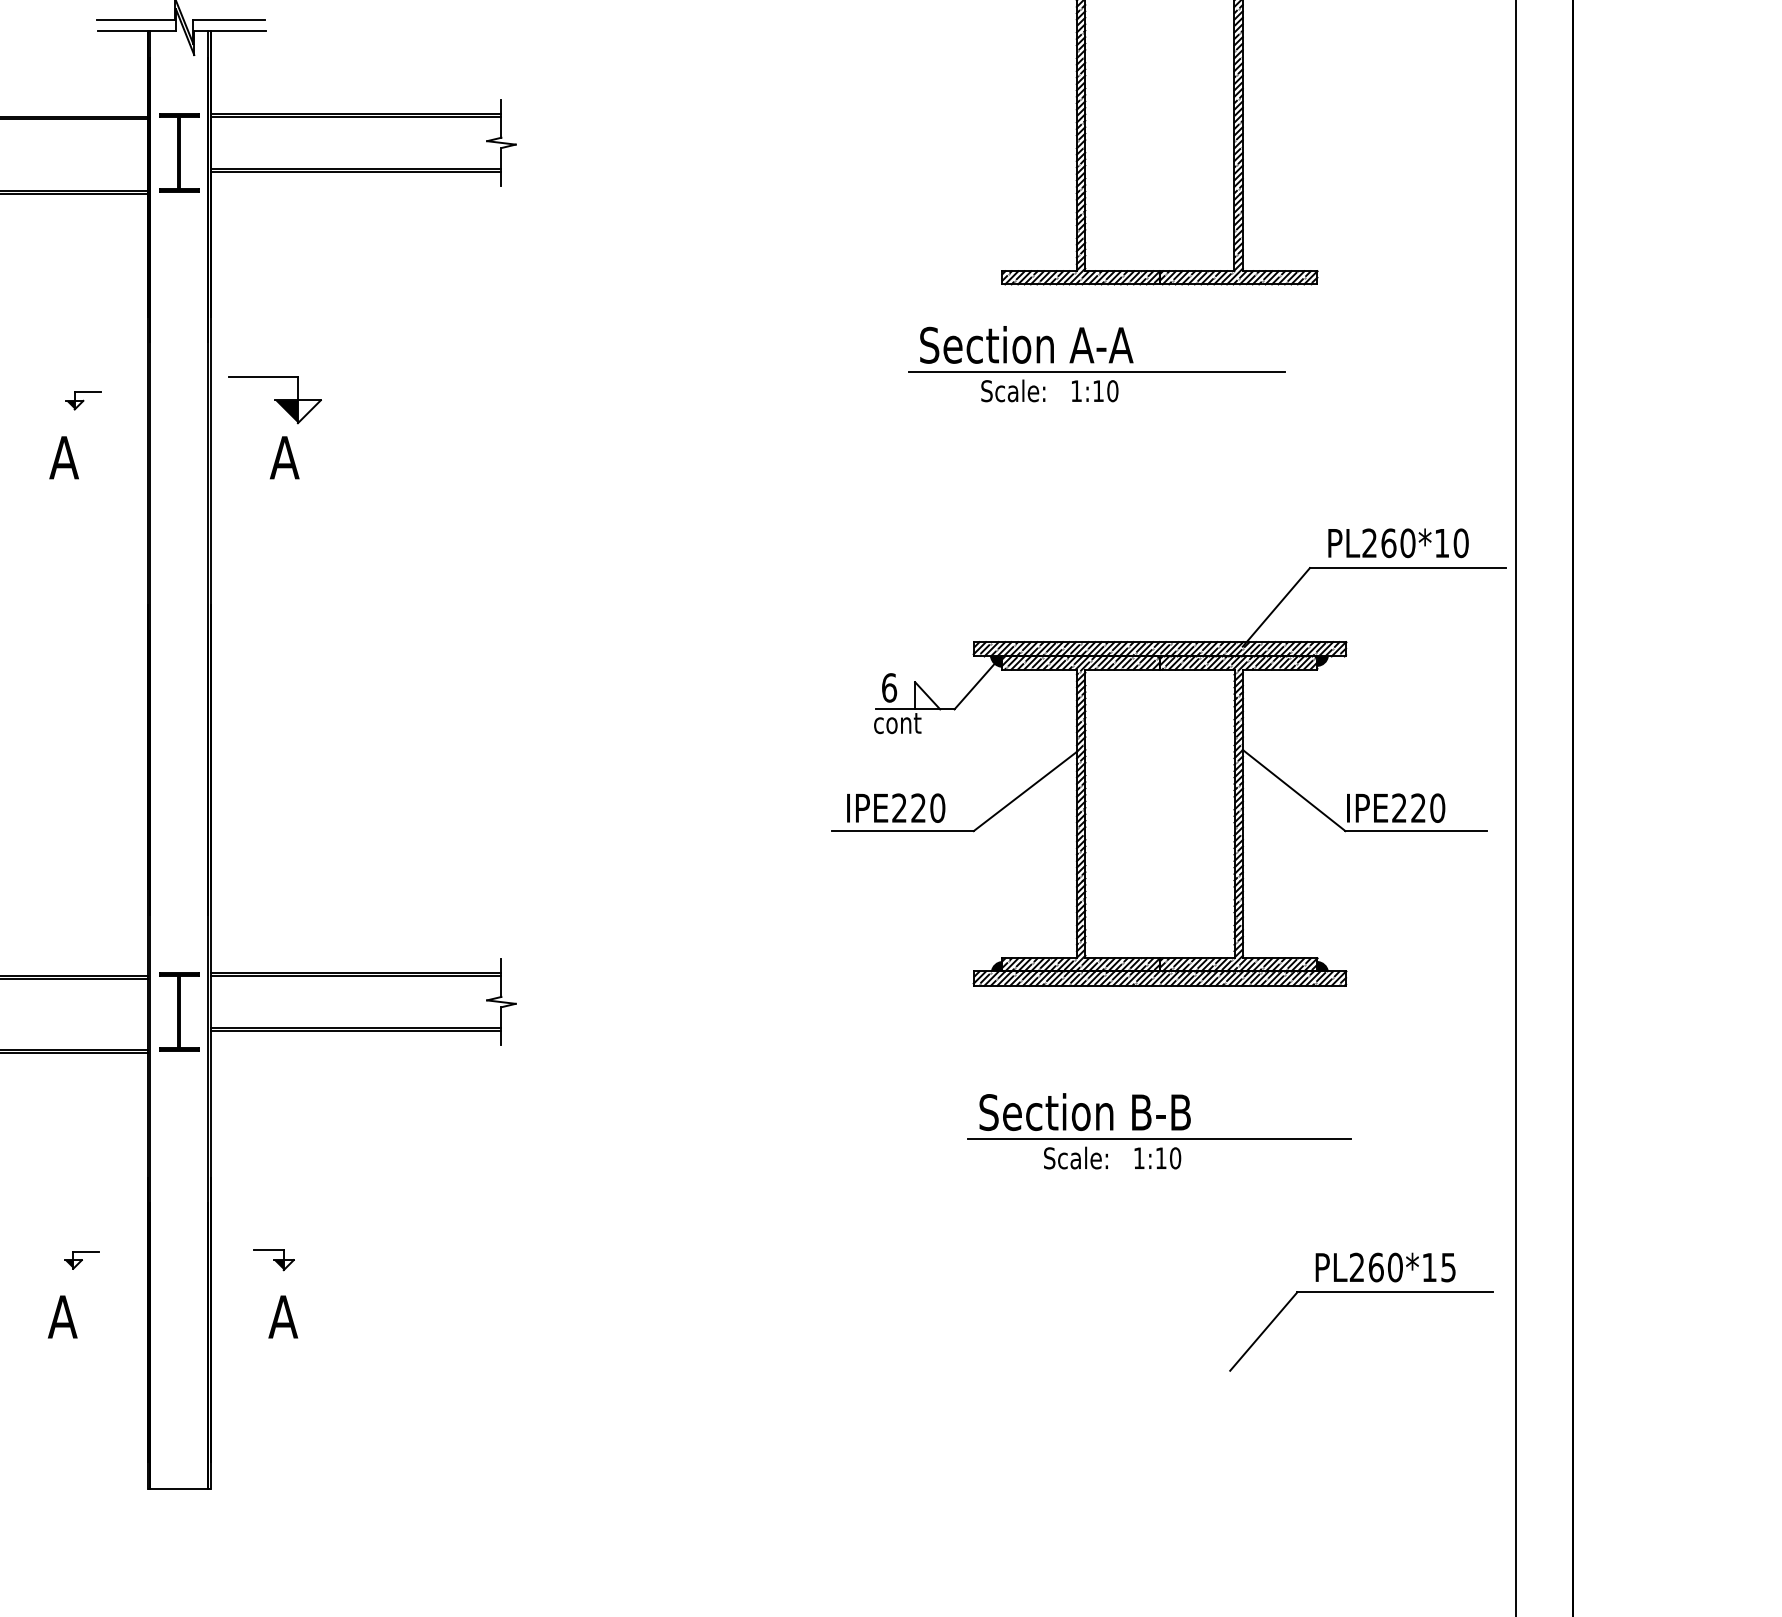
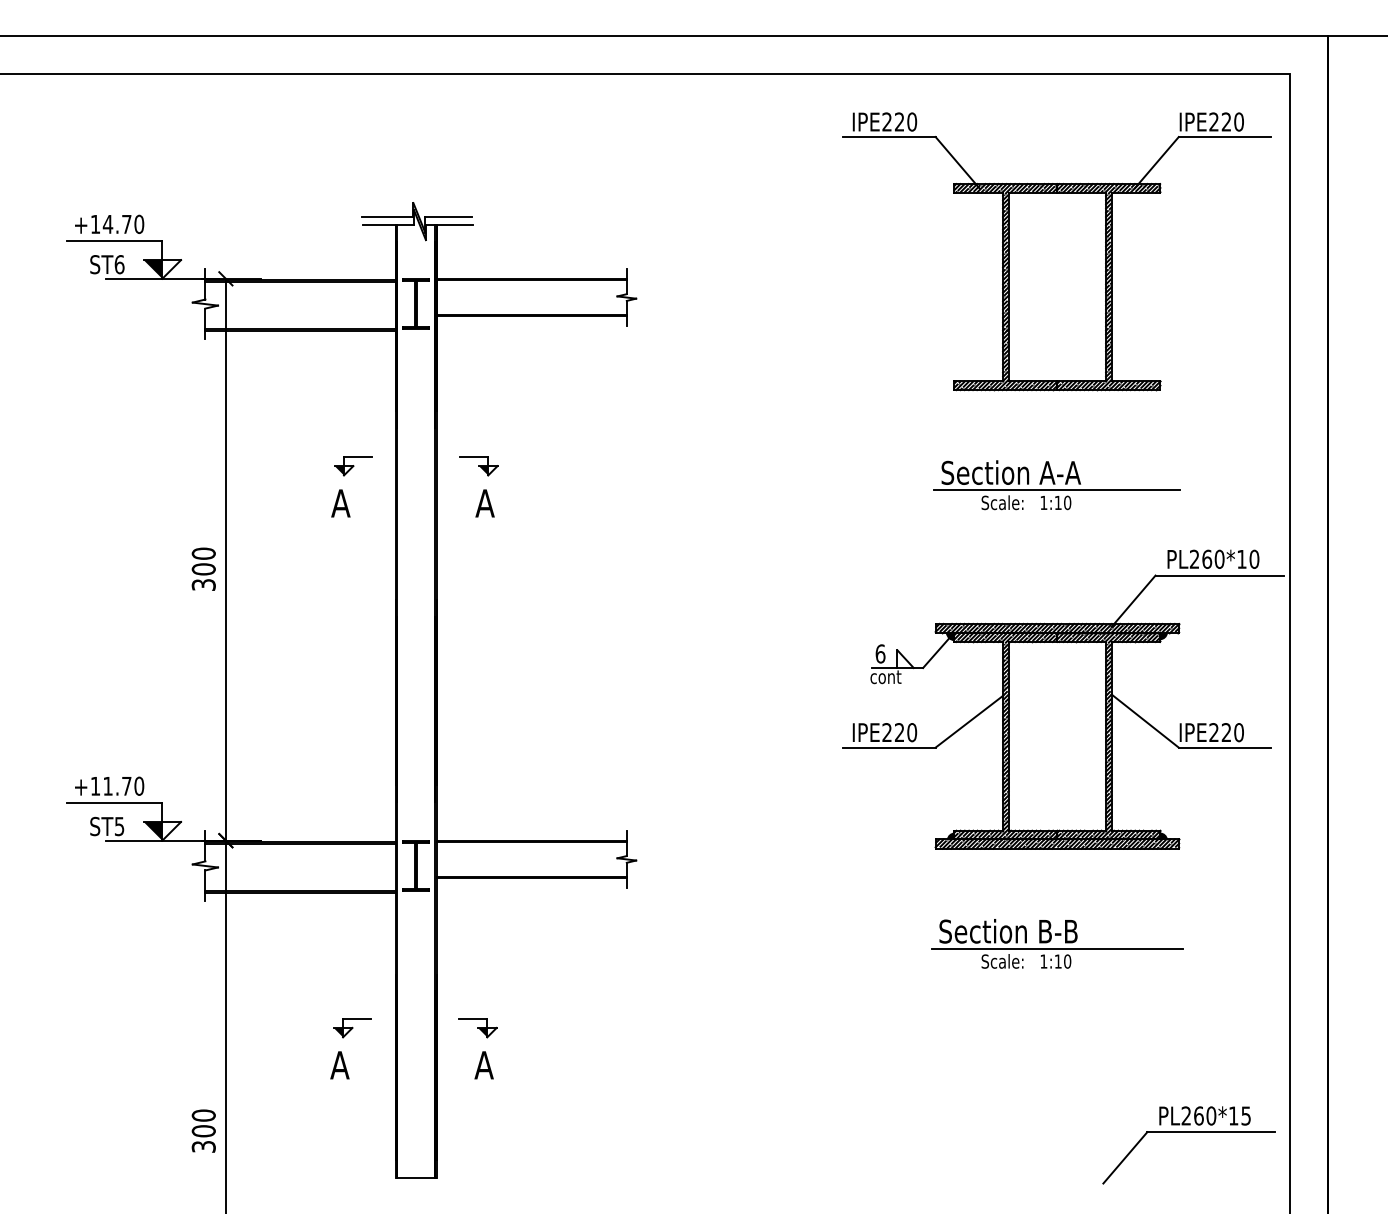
part: (1095, 364) -> (1056, 485), moved
part: (83, 401) -> (353, 466), size x1.67
part: (274, 401) -> (478, 466), size x0.62
part: (81, 1260) -> (352, 1028), size x1.67
part: (273, 1260) -> (477, 1028), size x1.43
part: (1360, 1292) -> (1188, 1132), moved

